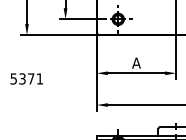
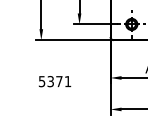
text: (26, 78) -> (54, 81), moved

